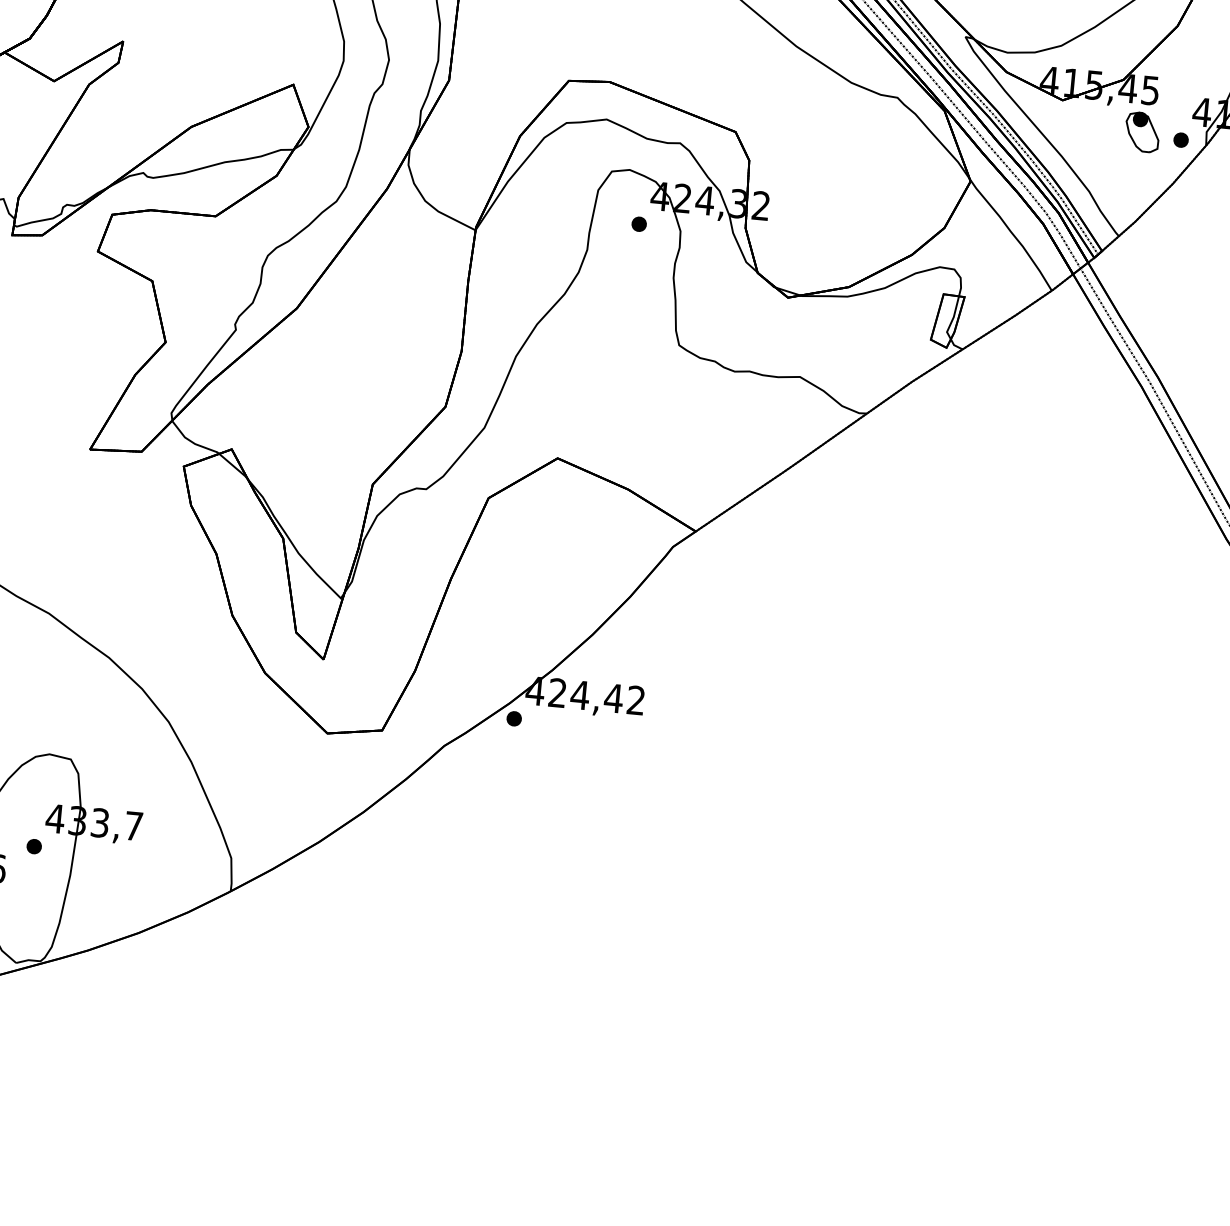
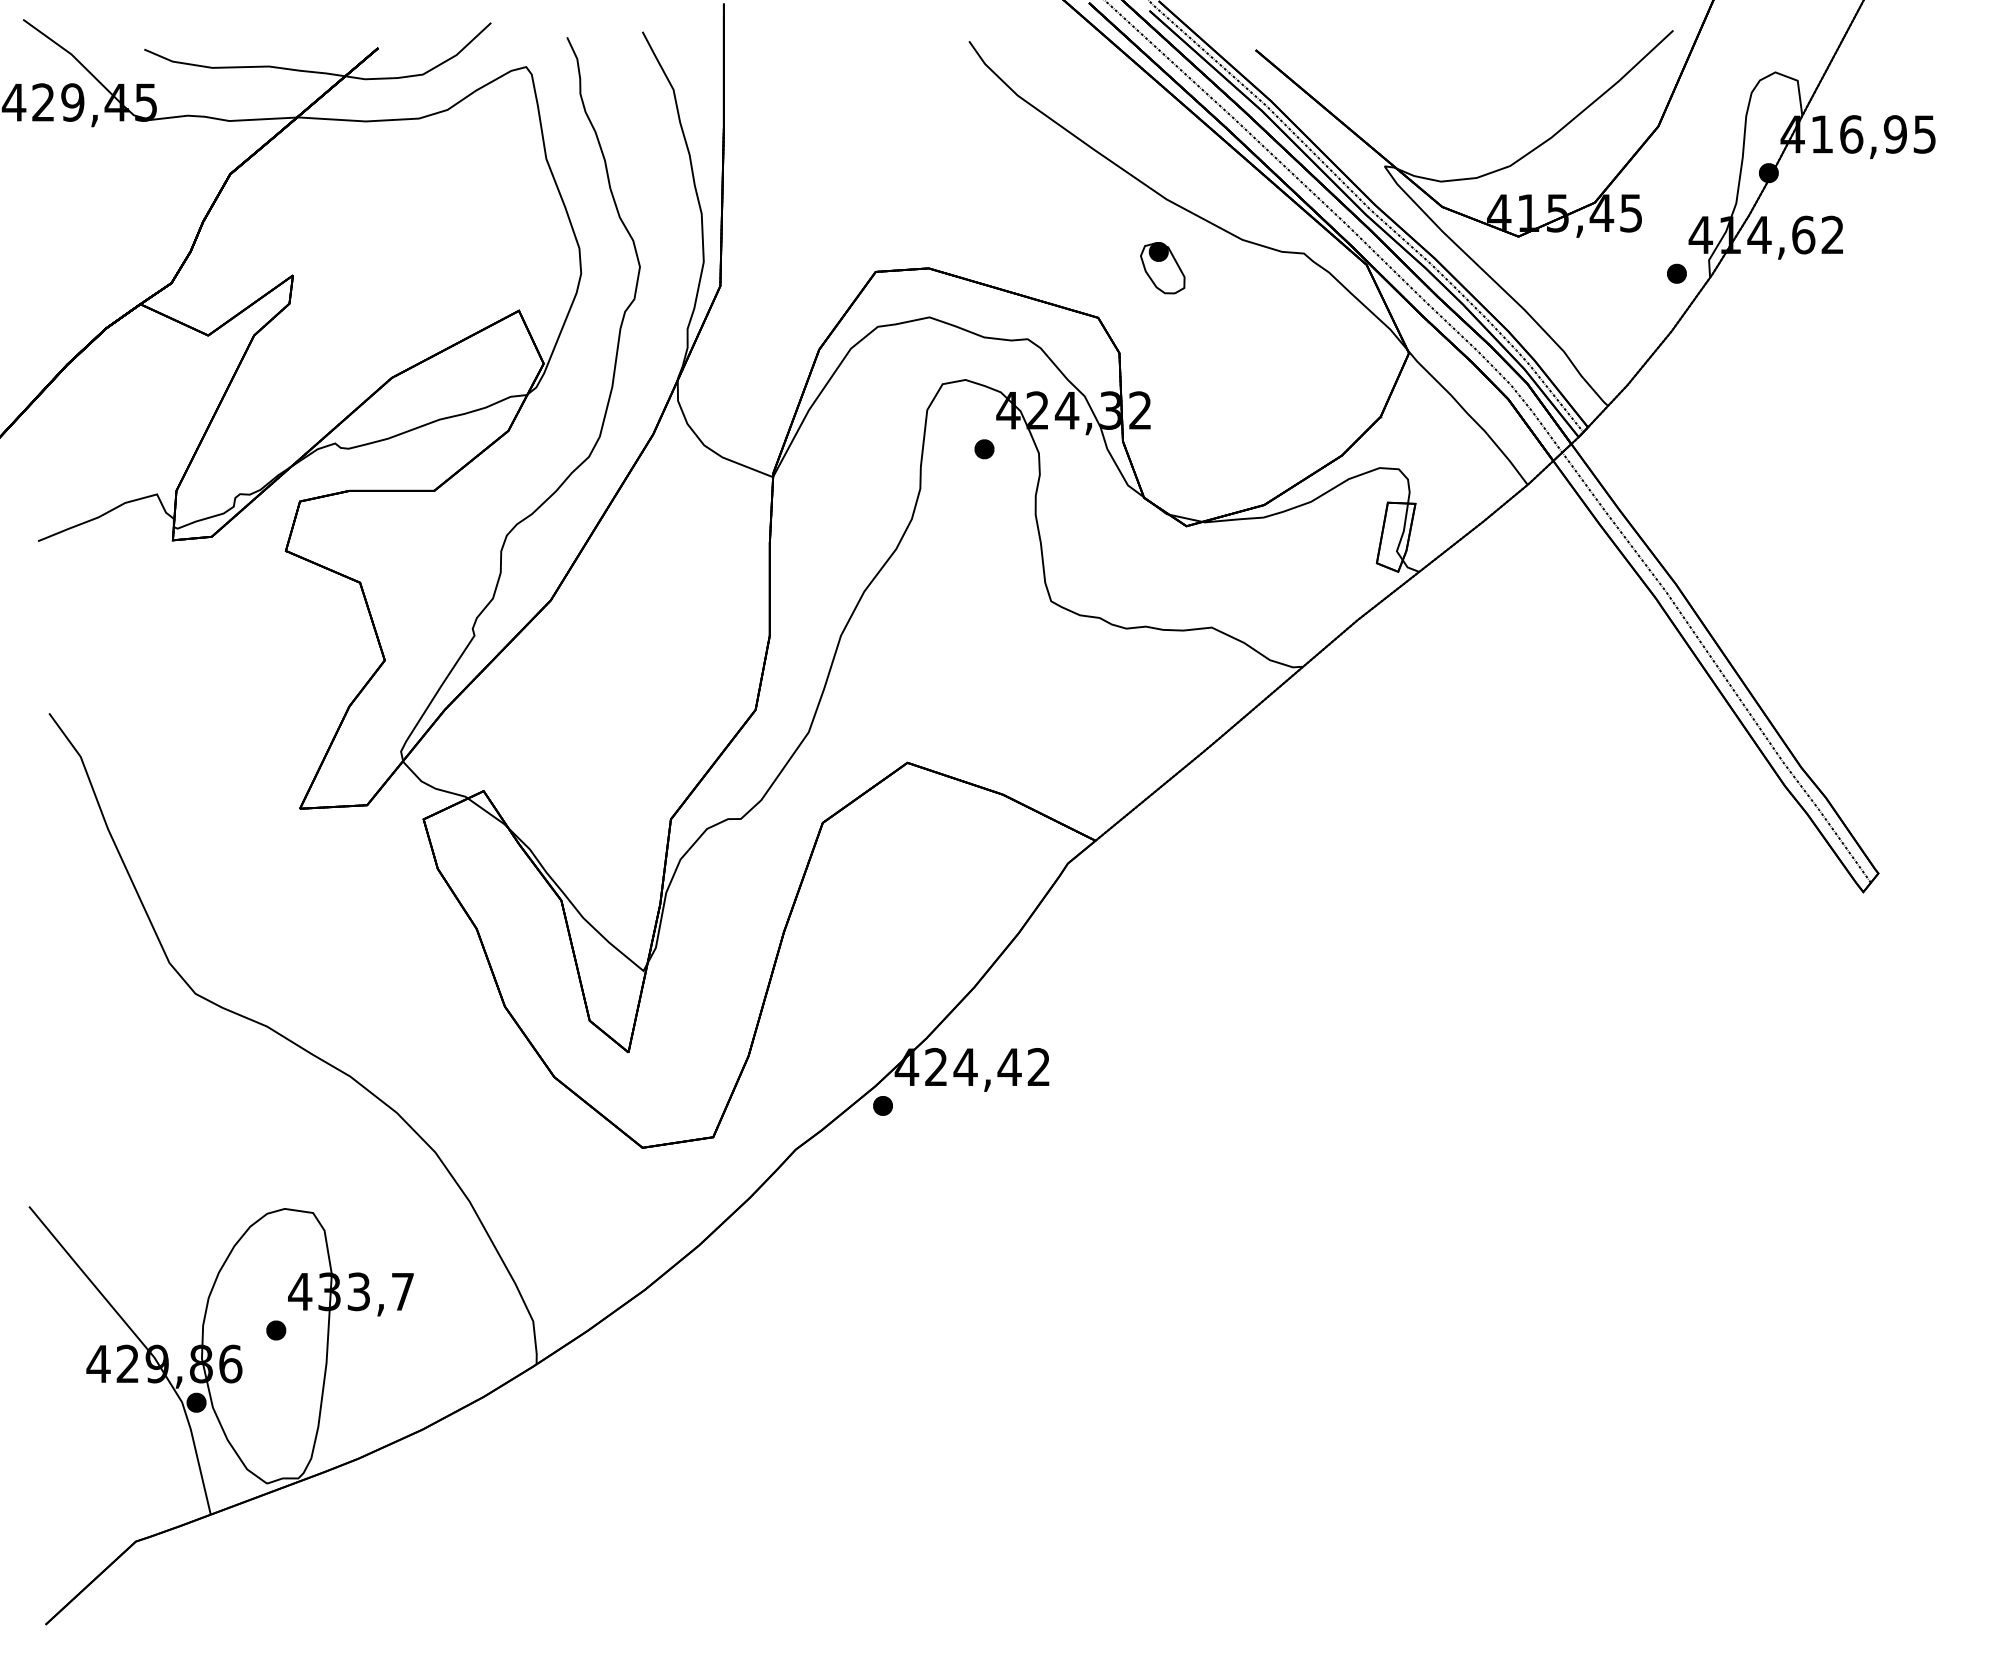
part: (1142, 132) -> (1162, 268), moved

